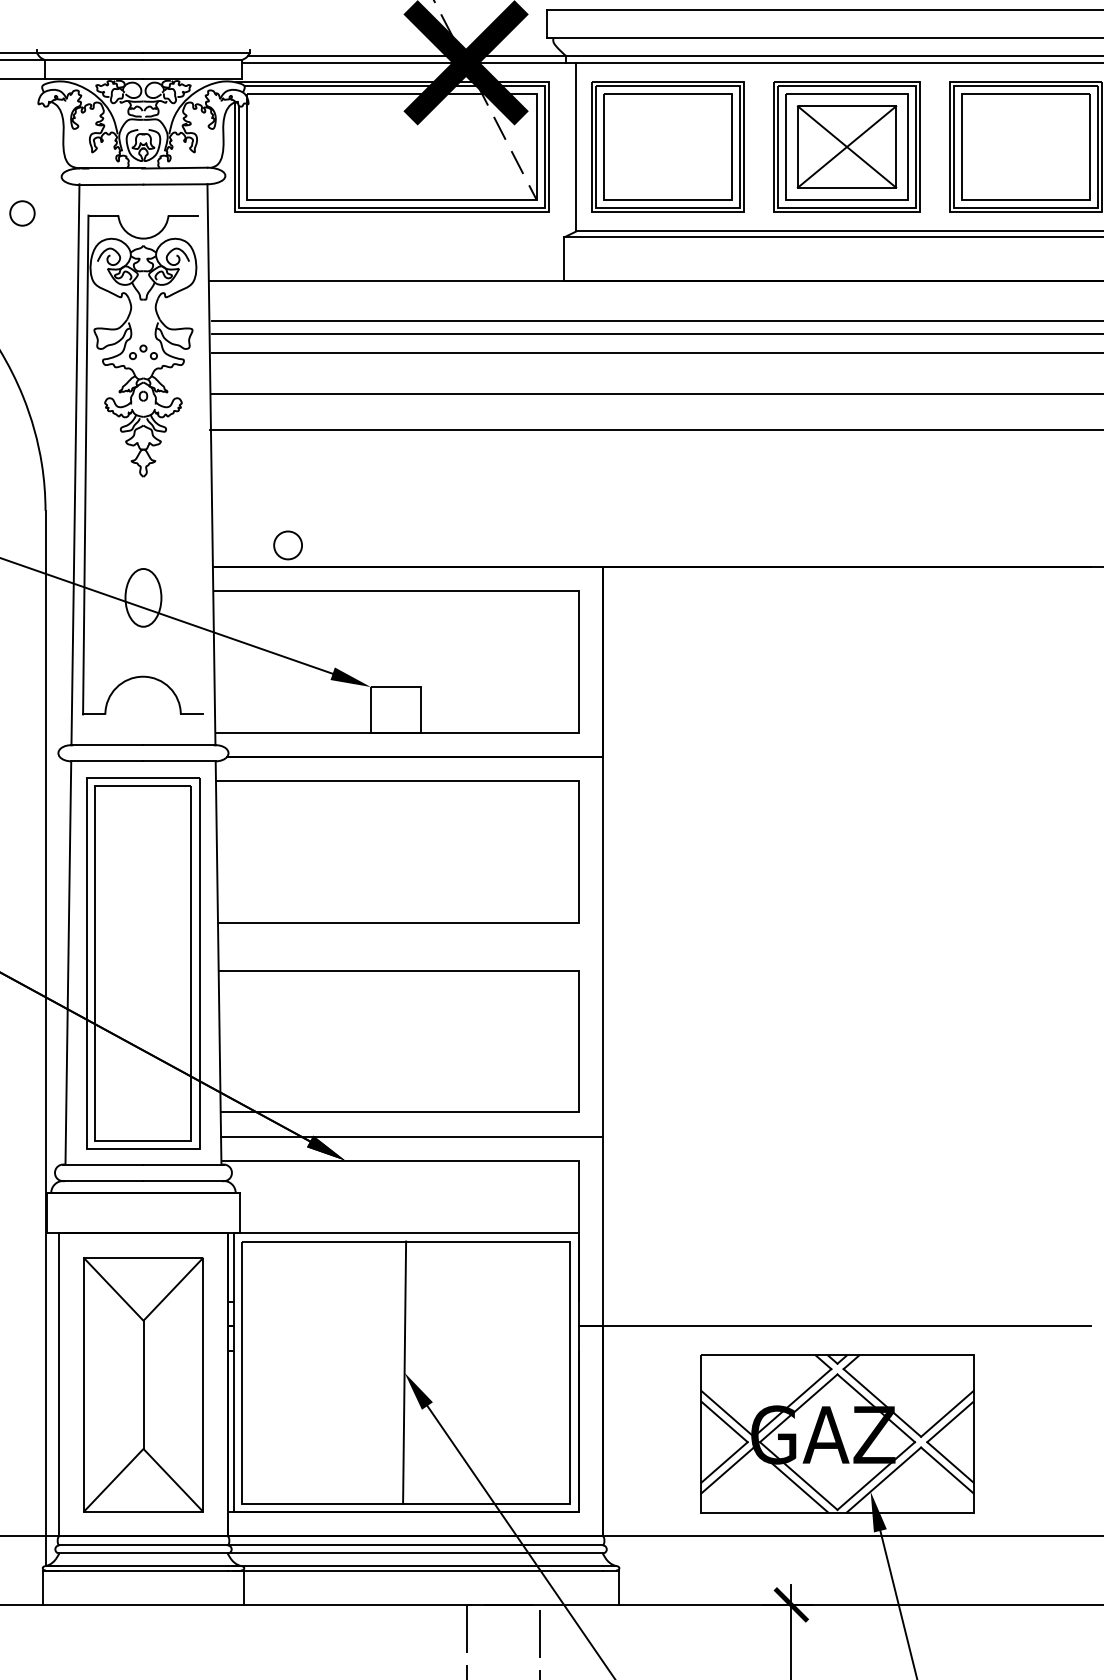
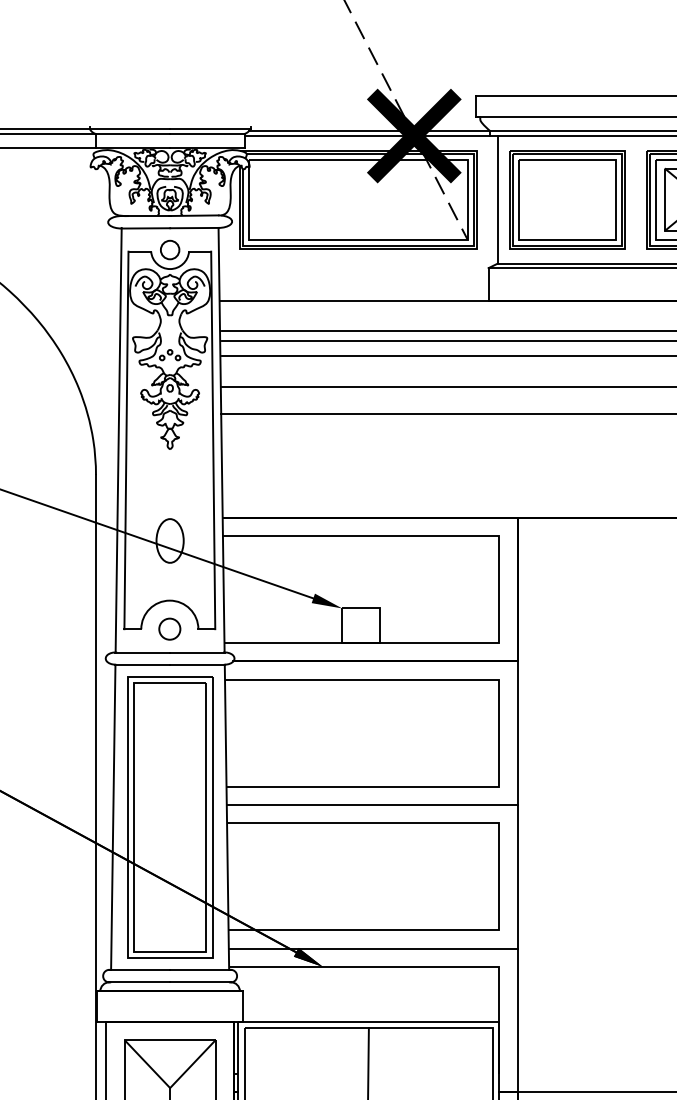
circle: (22, 213) -> (170, 250), moved
line: (200, 464) -> (213, 440), added
circle: (287, 545) -> (169, 629), moved
line: (410, 946) -> (372, 804), added

